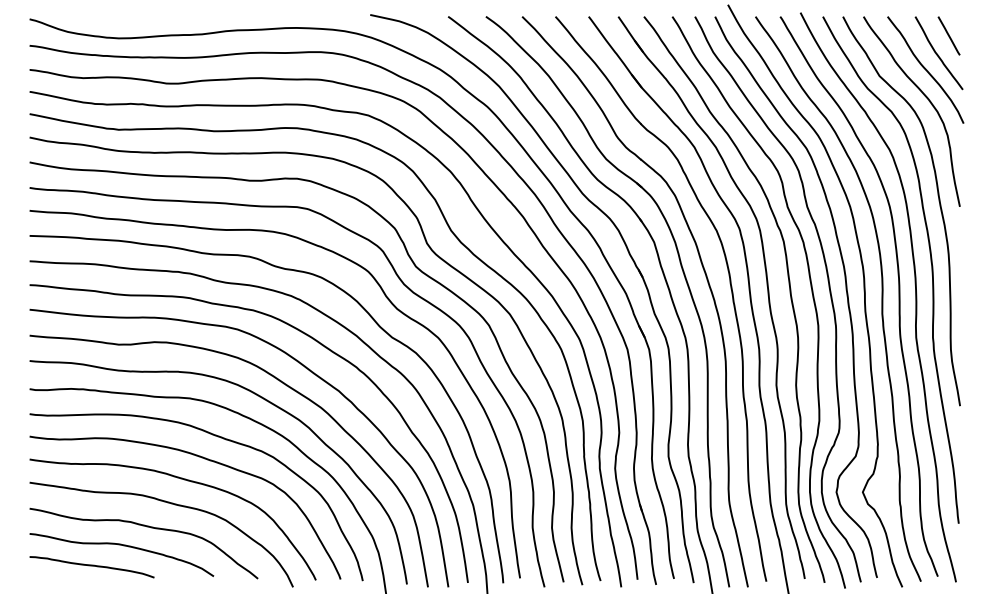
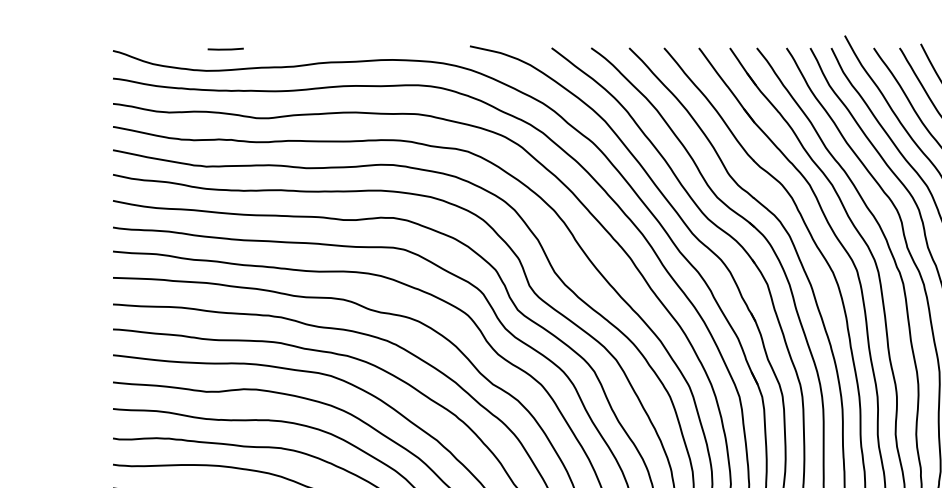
line: (137, 17) -> (226, 48), added

